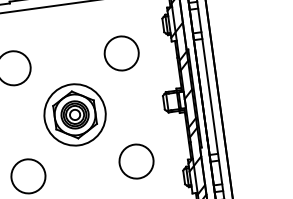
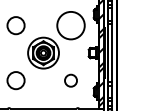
circle: (120, 53) -> (70, 25), size x1.6
circle: (135, 161) -> (70, 80), size x0.7

